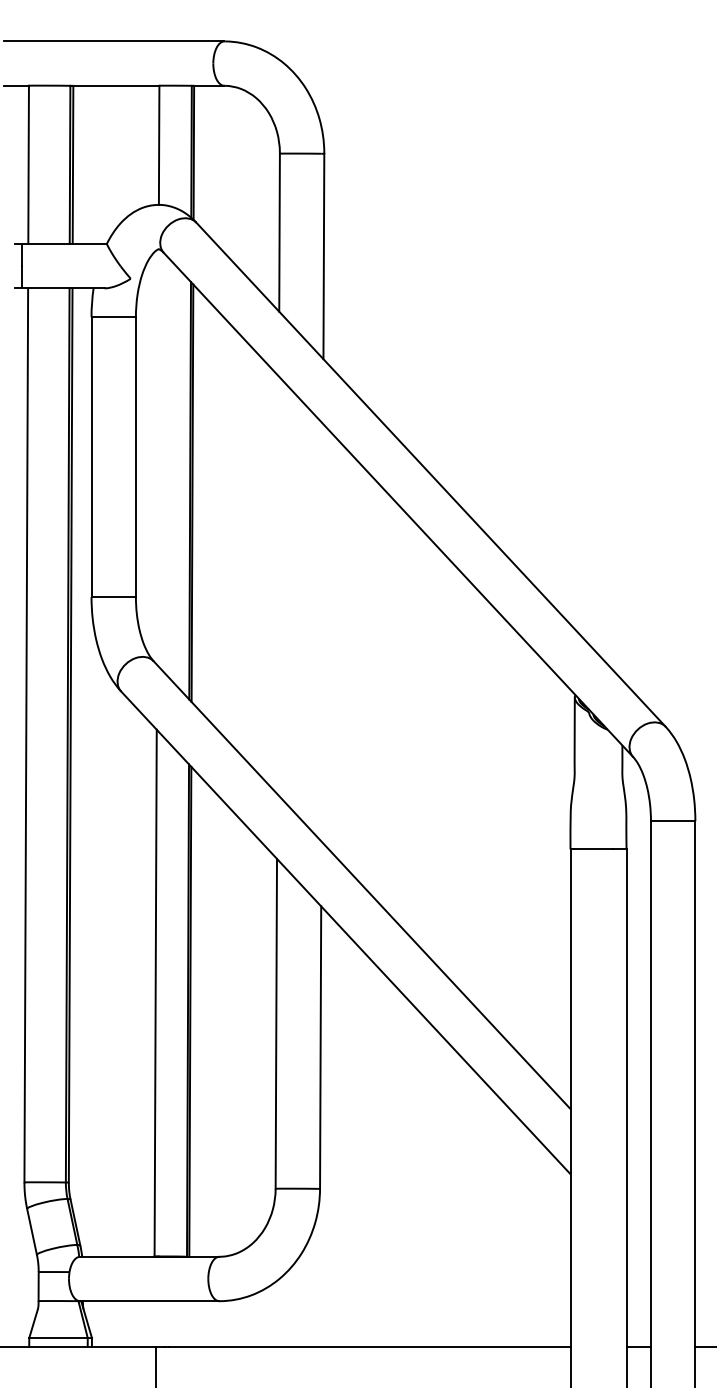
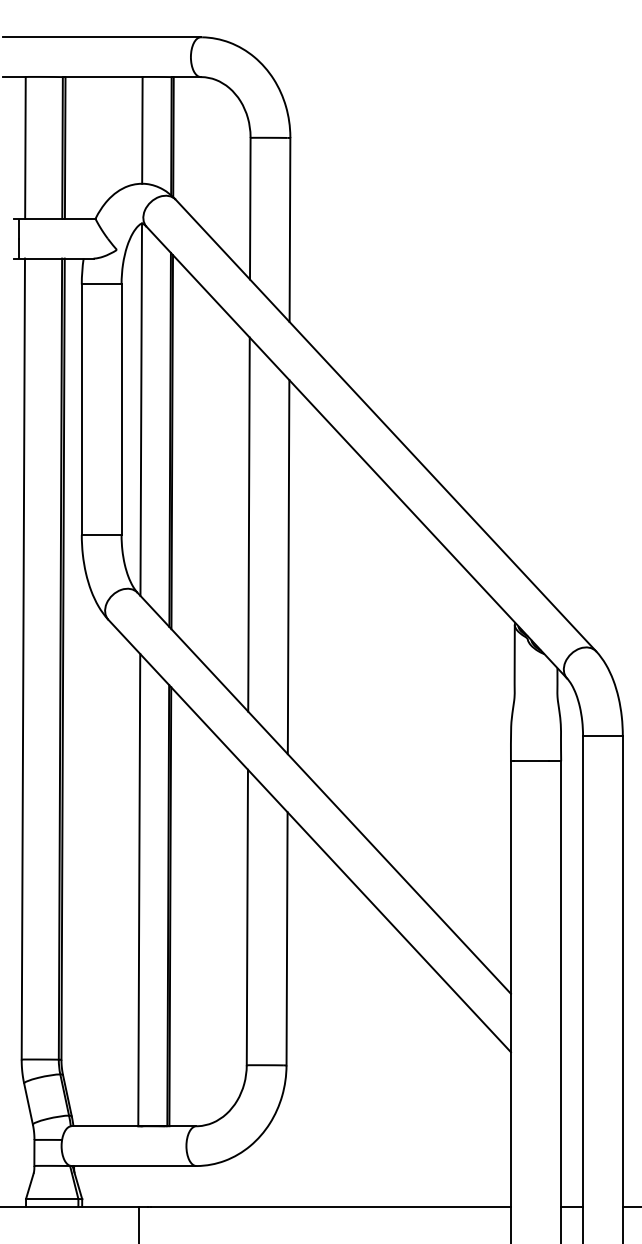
line: (158, 456) -> (141, 409), added
line: (277, 585) -> (248, 524), added
line: (322, 633) -> (288, 567), added

